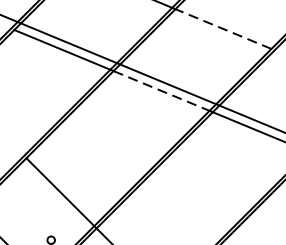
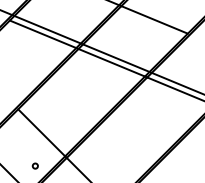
line: (223, 28) -> (154, 19), dashed -> solid
line: (161, 90) -> (111, 62), dashed -> solid

